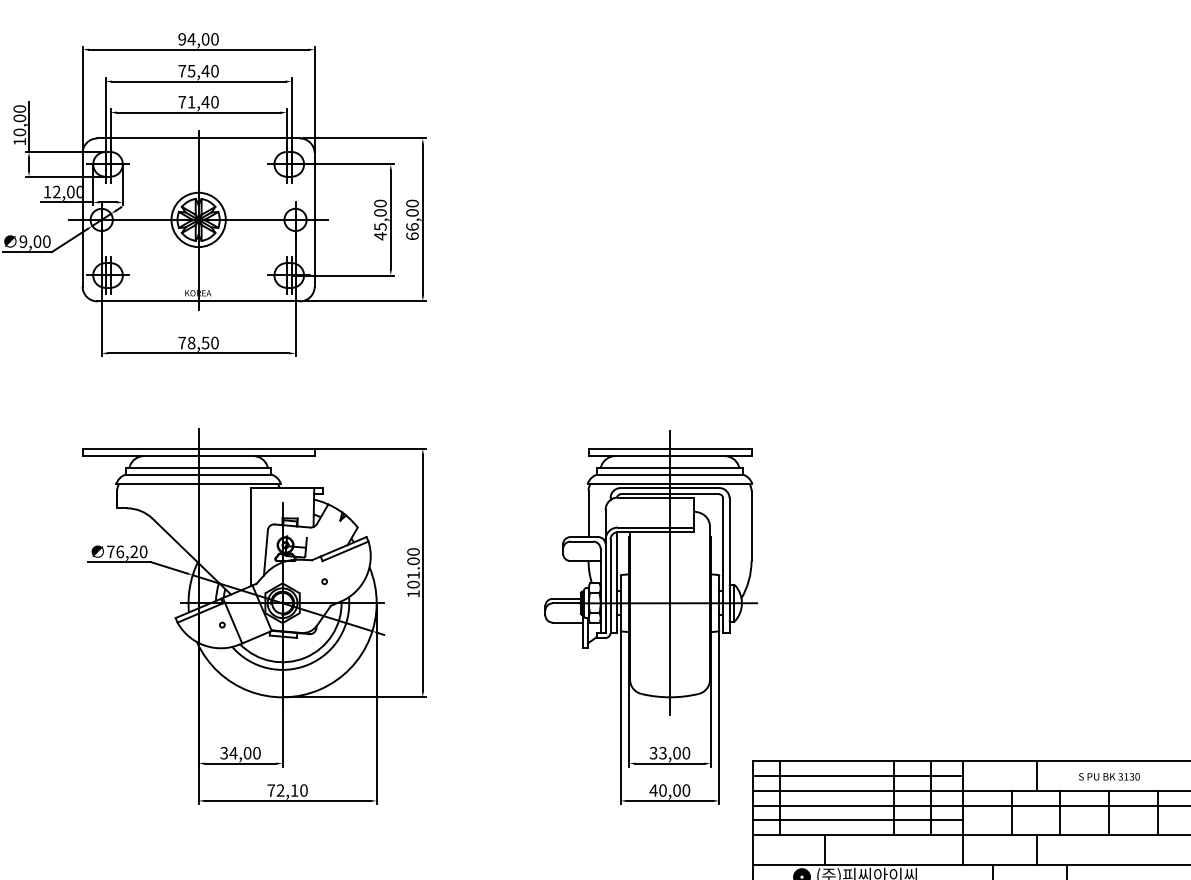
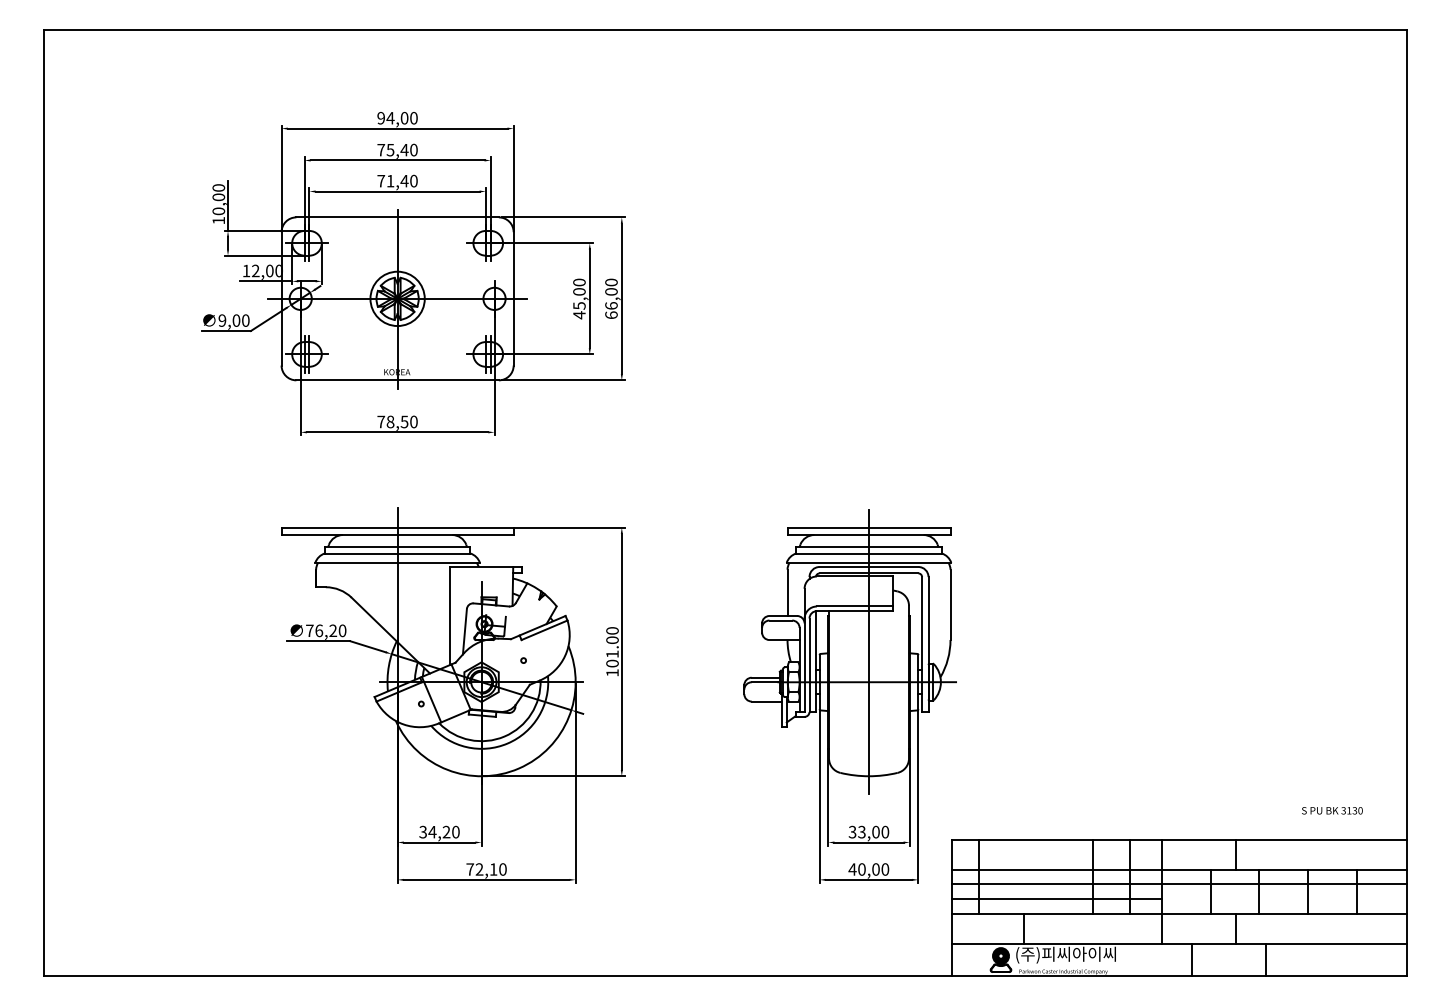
text: (247, 753) -> (446, 832), 34,00 -> 34,20
line: (858, 775) -> (1057, 854), removed
text: (1109, 776) -> (1332, 810), moved

